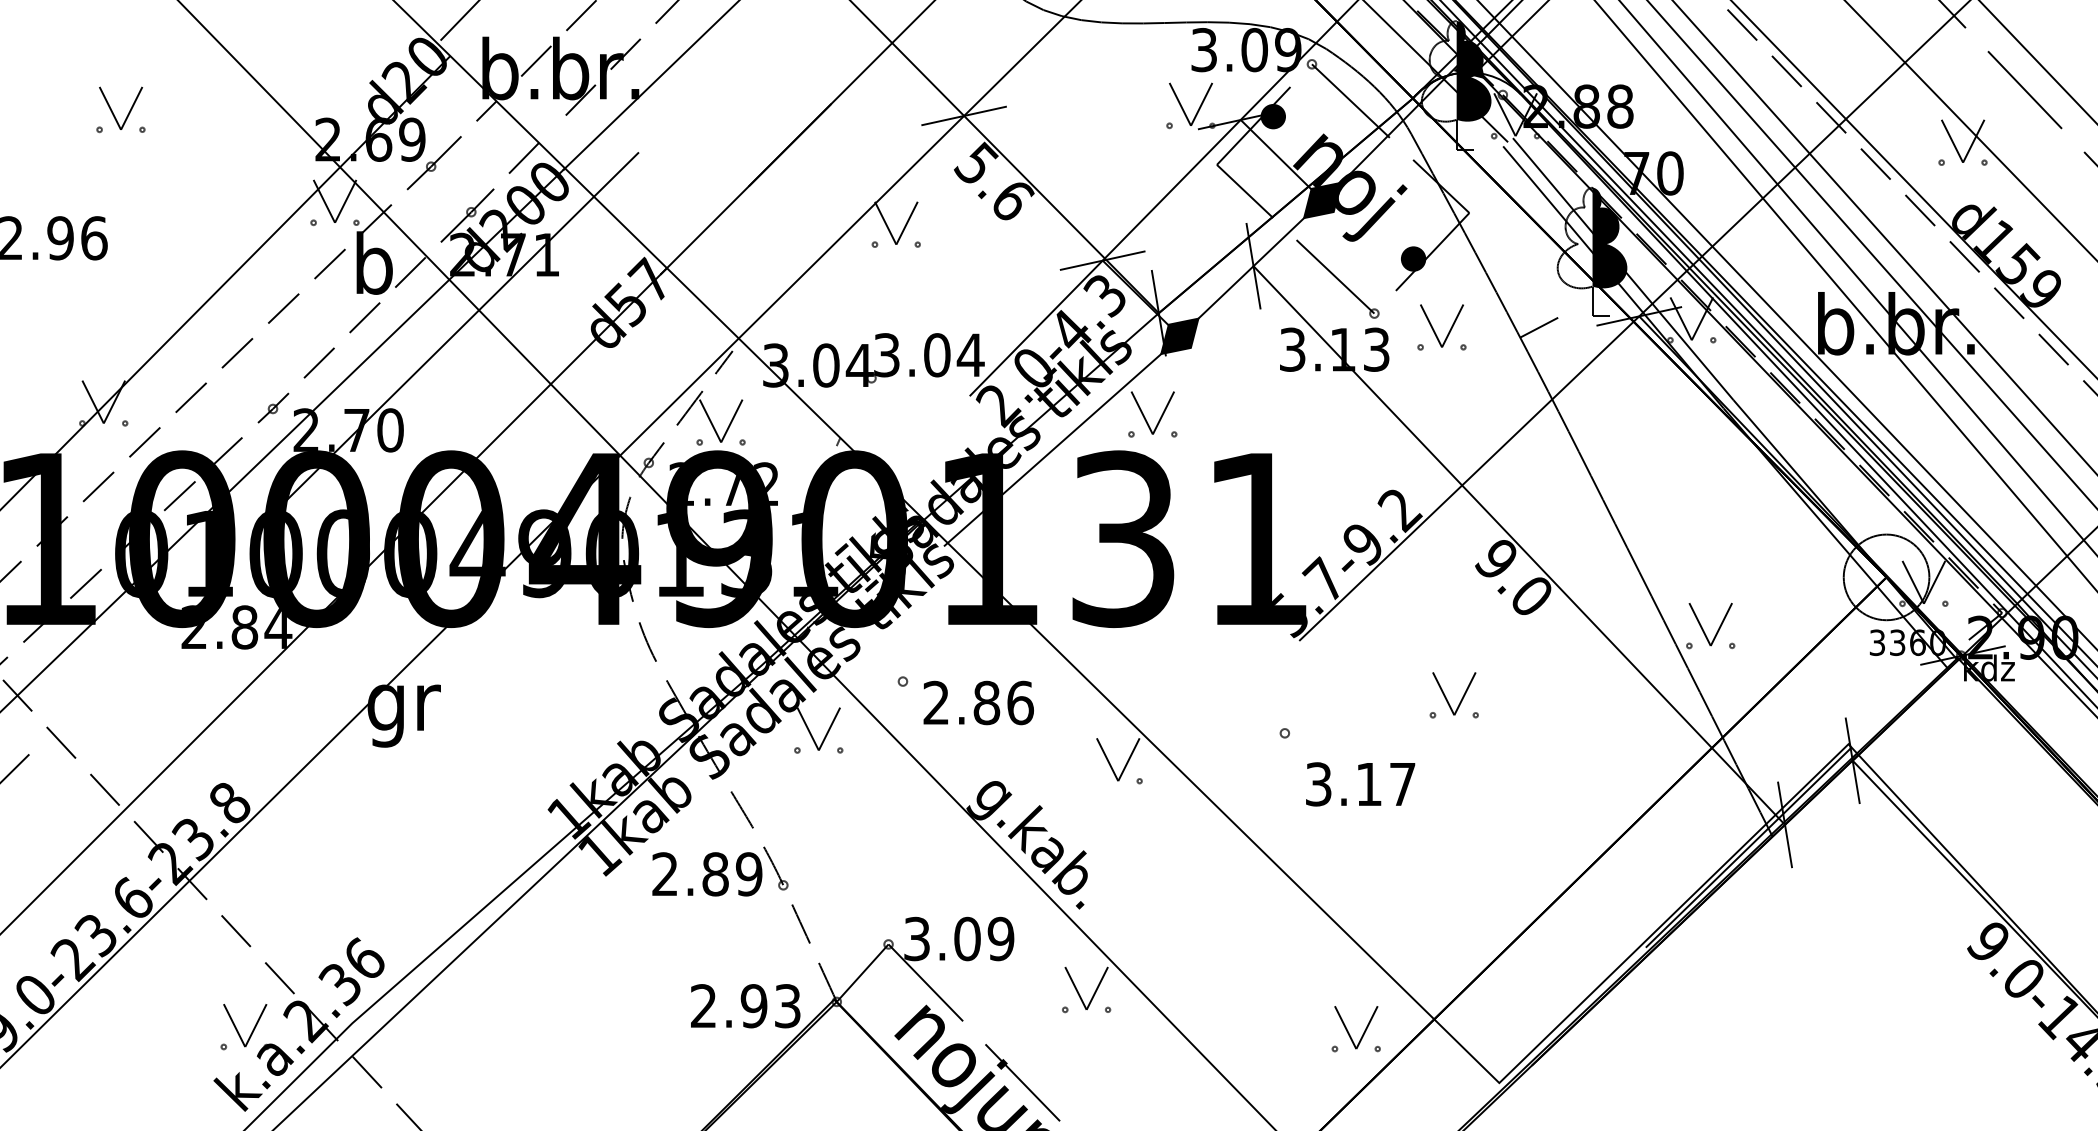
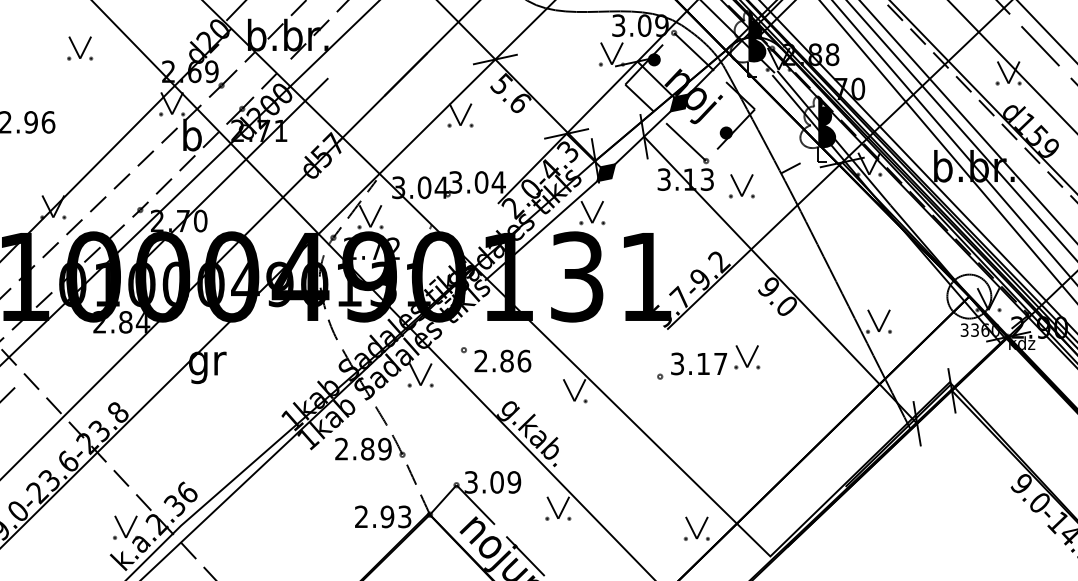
part: (121, 110) -> (80, 48), moved
part: (1441, 328) -> (741, 186), moved
text: (1361, 783) -> (699, 363), moved

